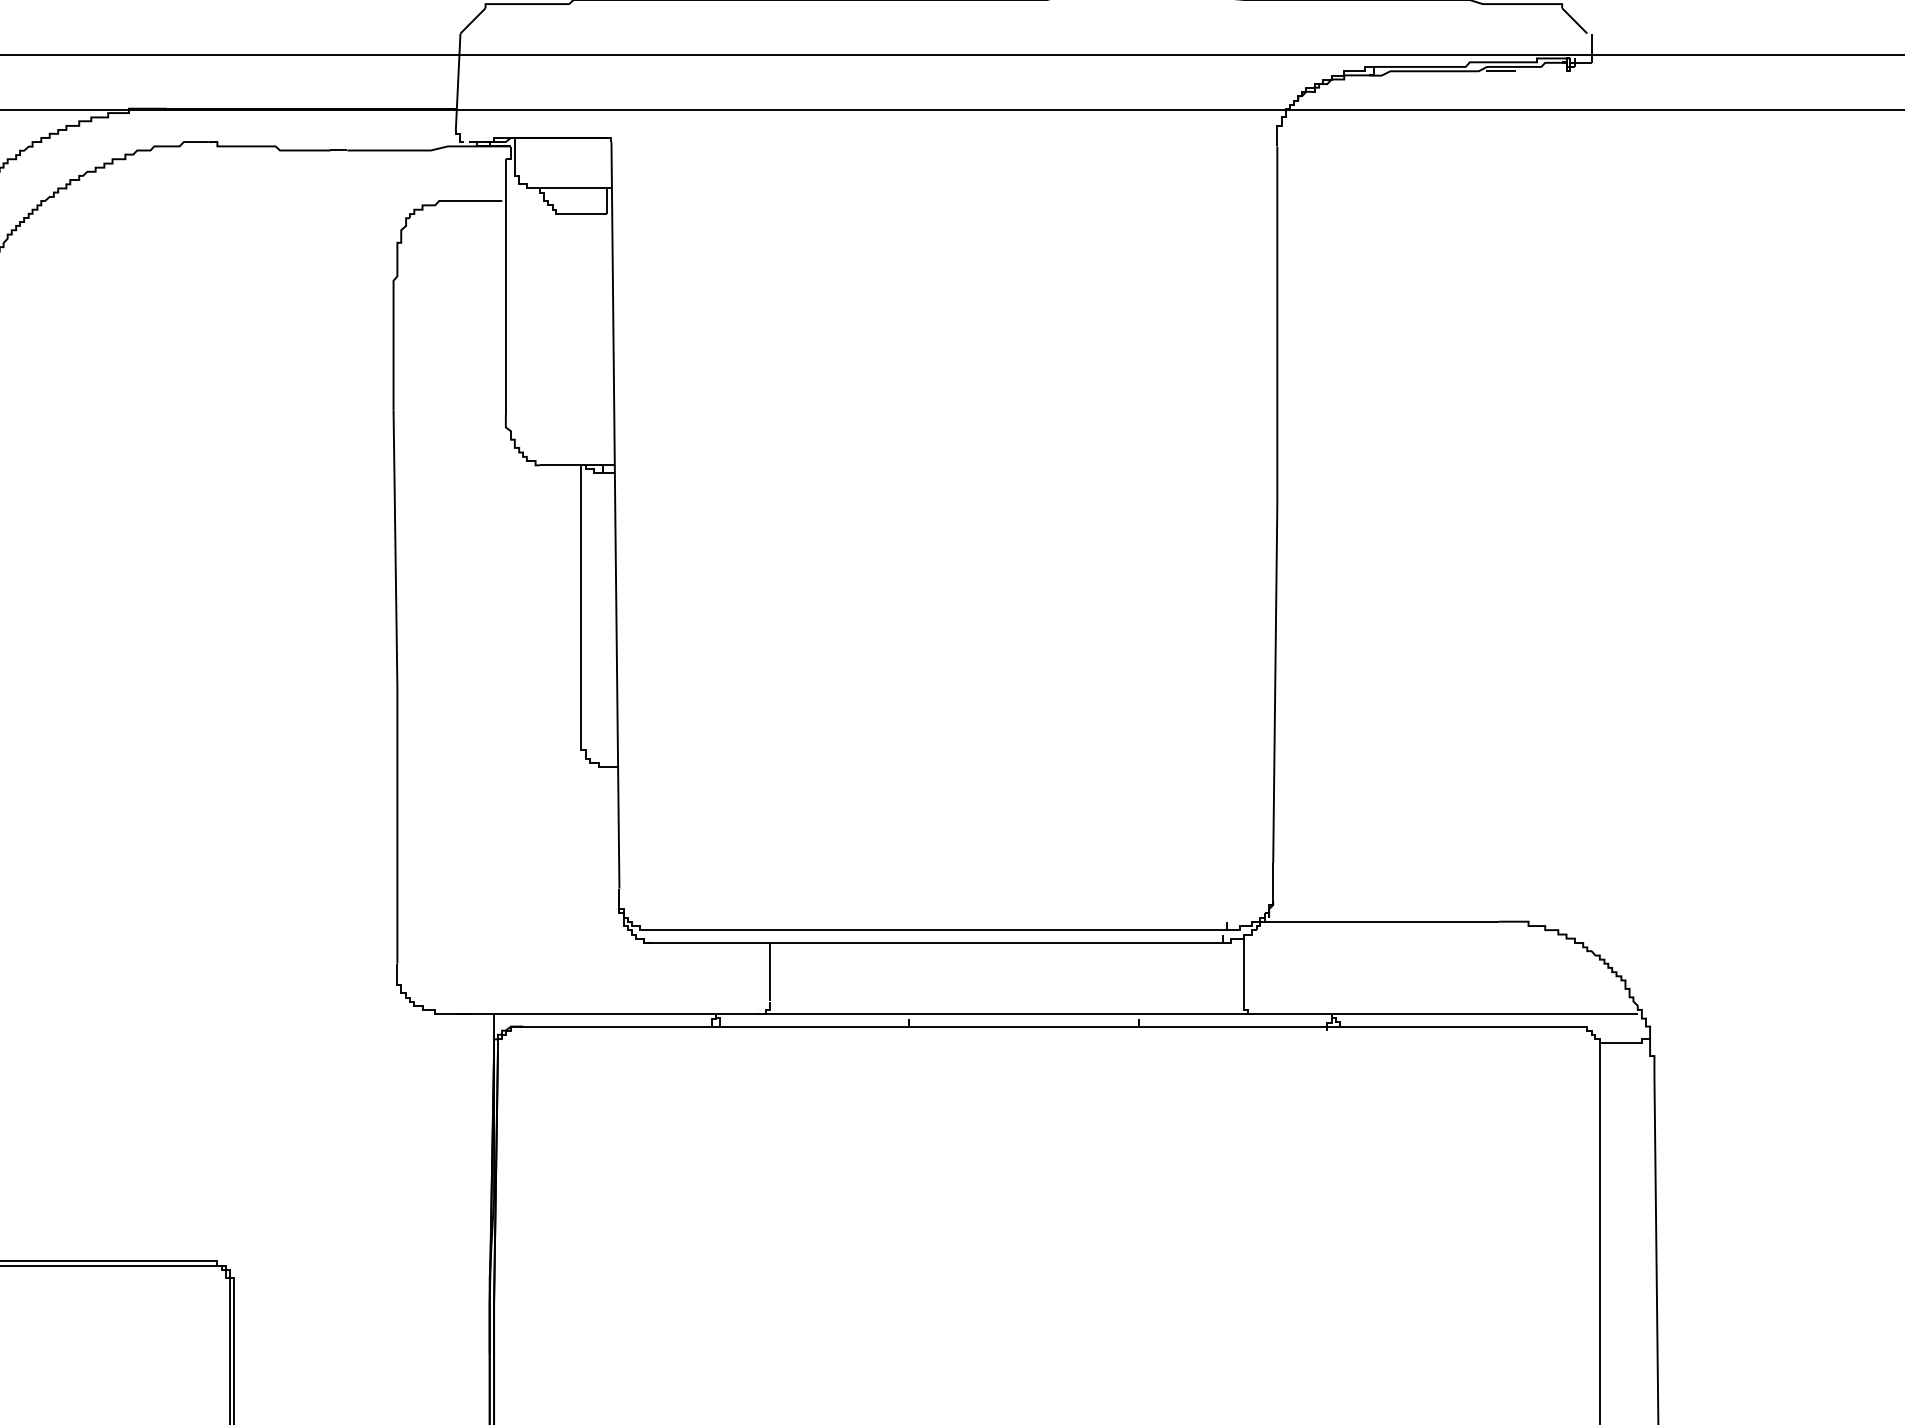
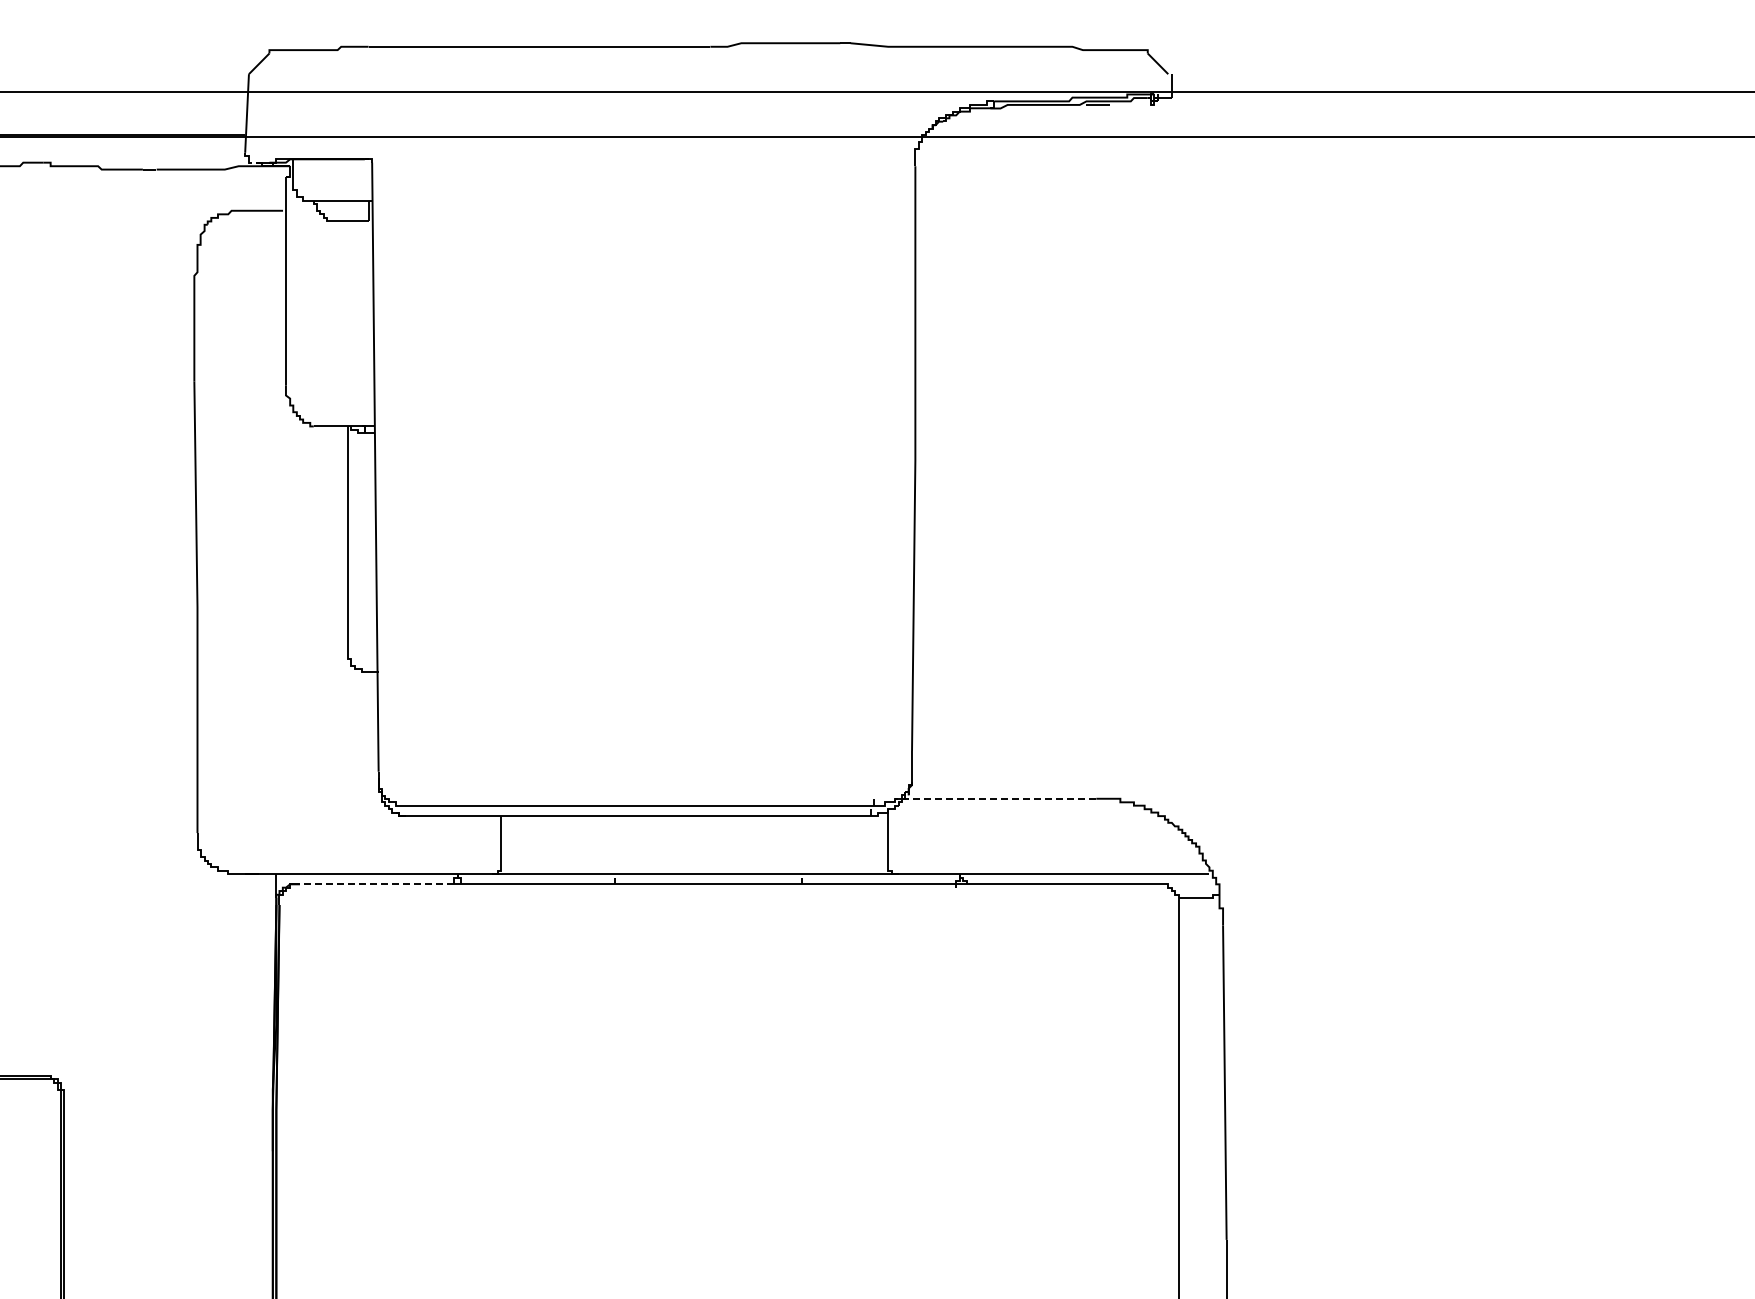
line: (1375, 921) -> (995, 798), solid -> dashed
line: (616, 1026) -> (376, 884), solid -> dashed

